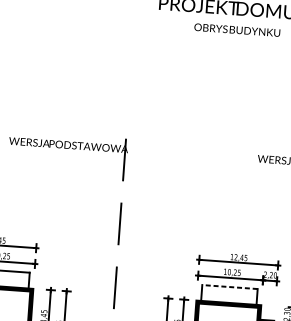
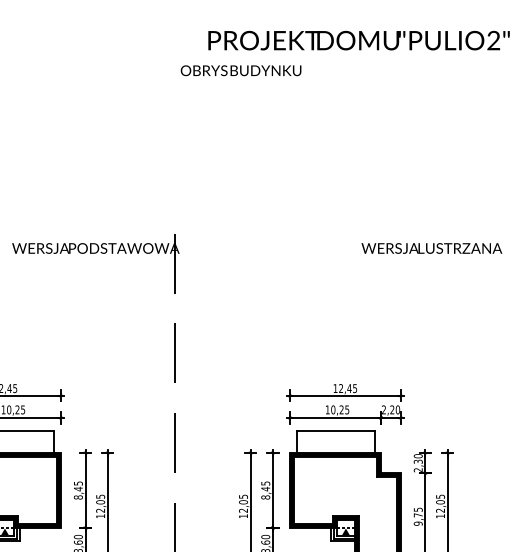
text: (236, 29) -> (240, 70), moved
line: (229, 286) -> (335, 430), dashed -> solid

